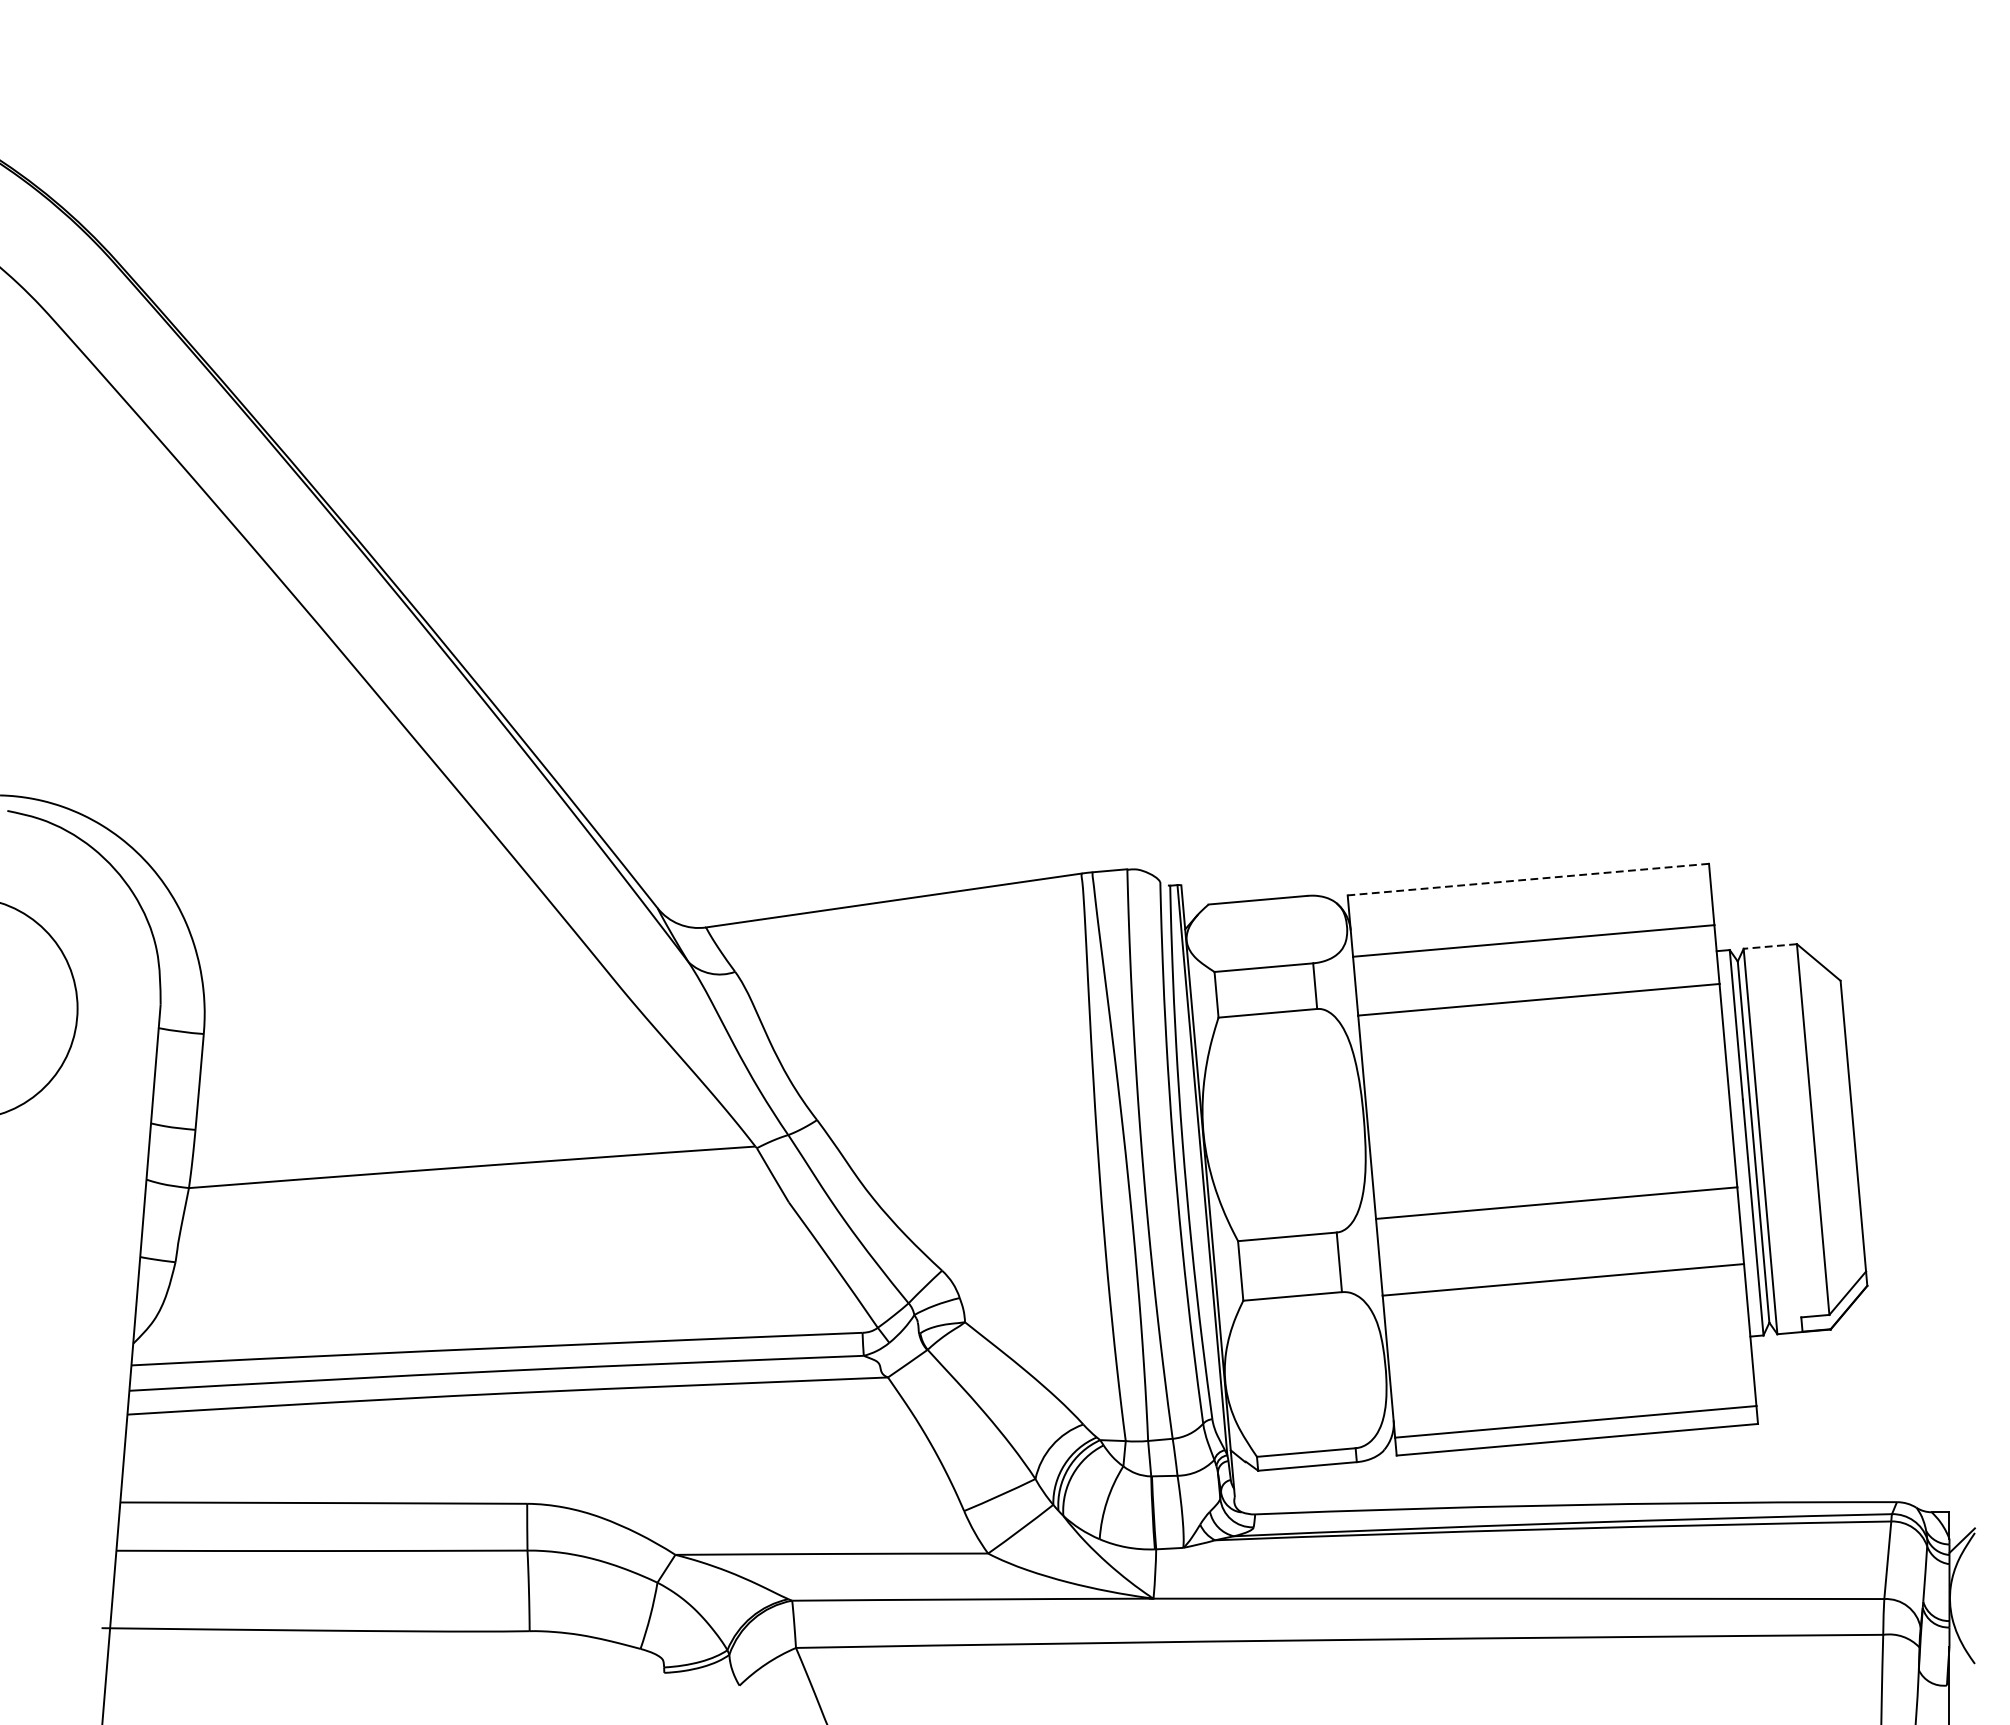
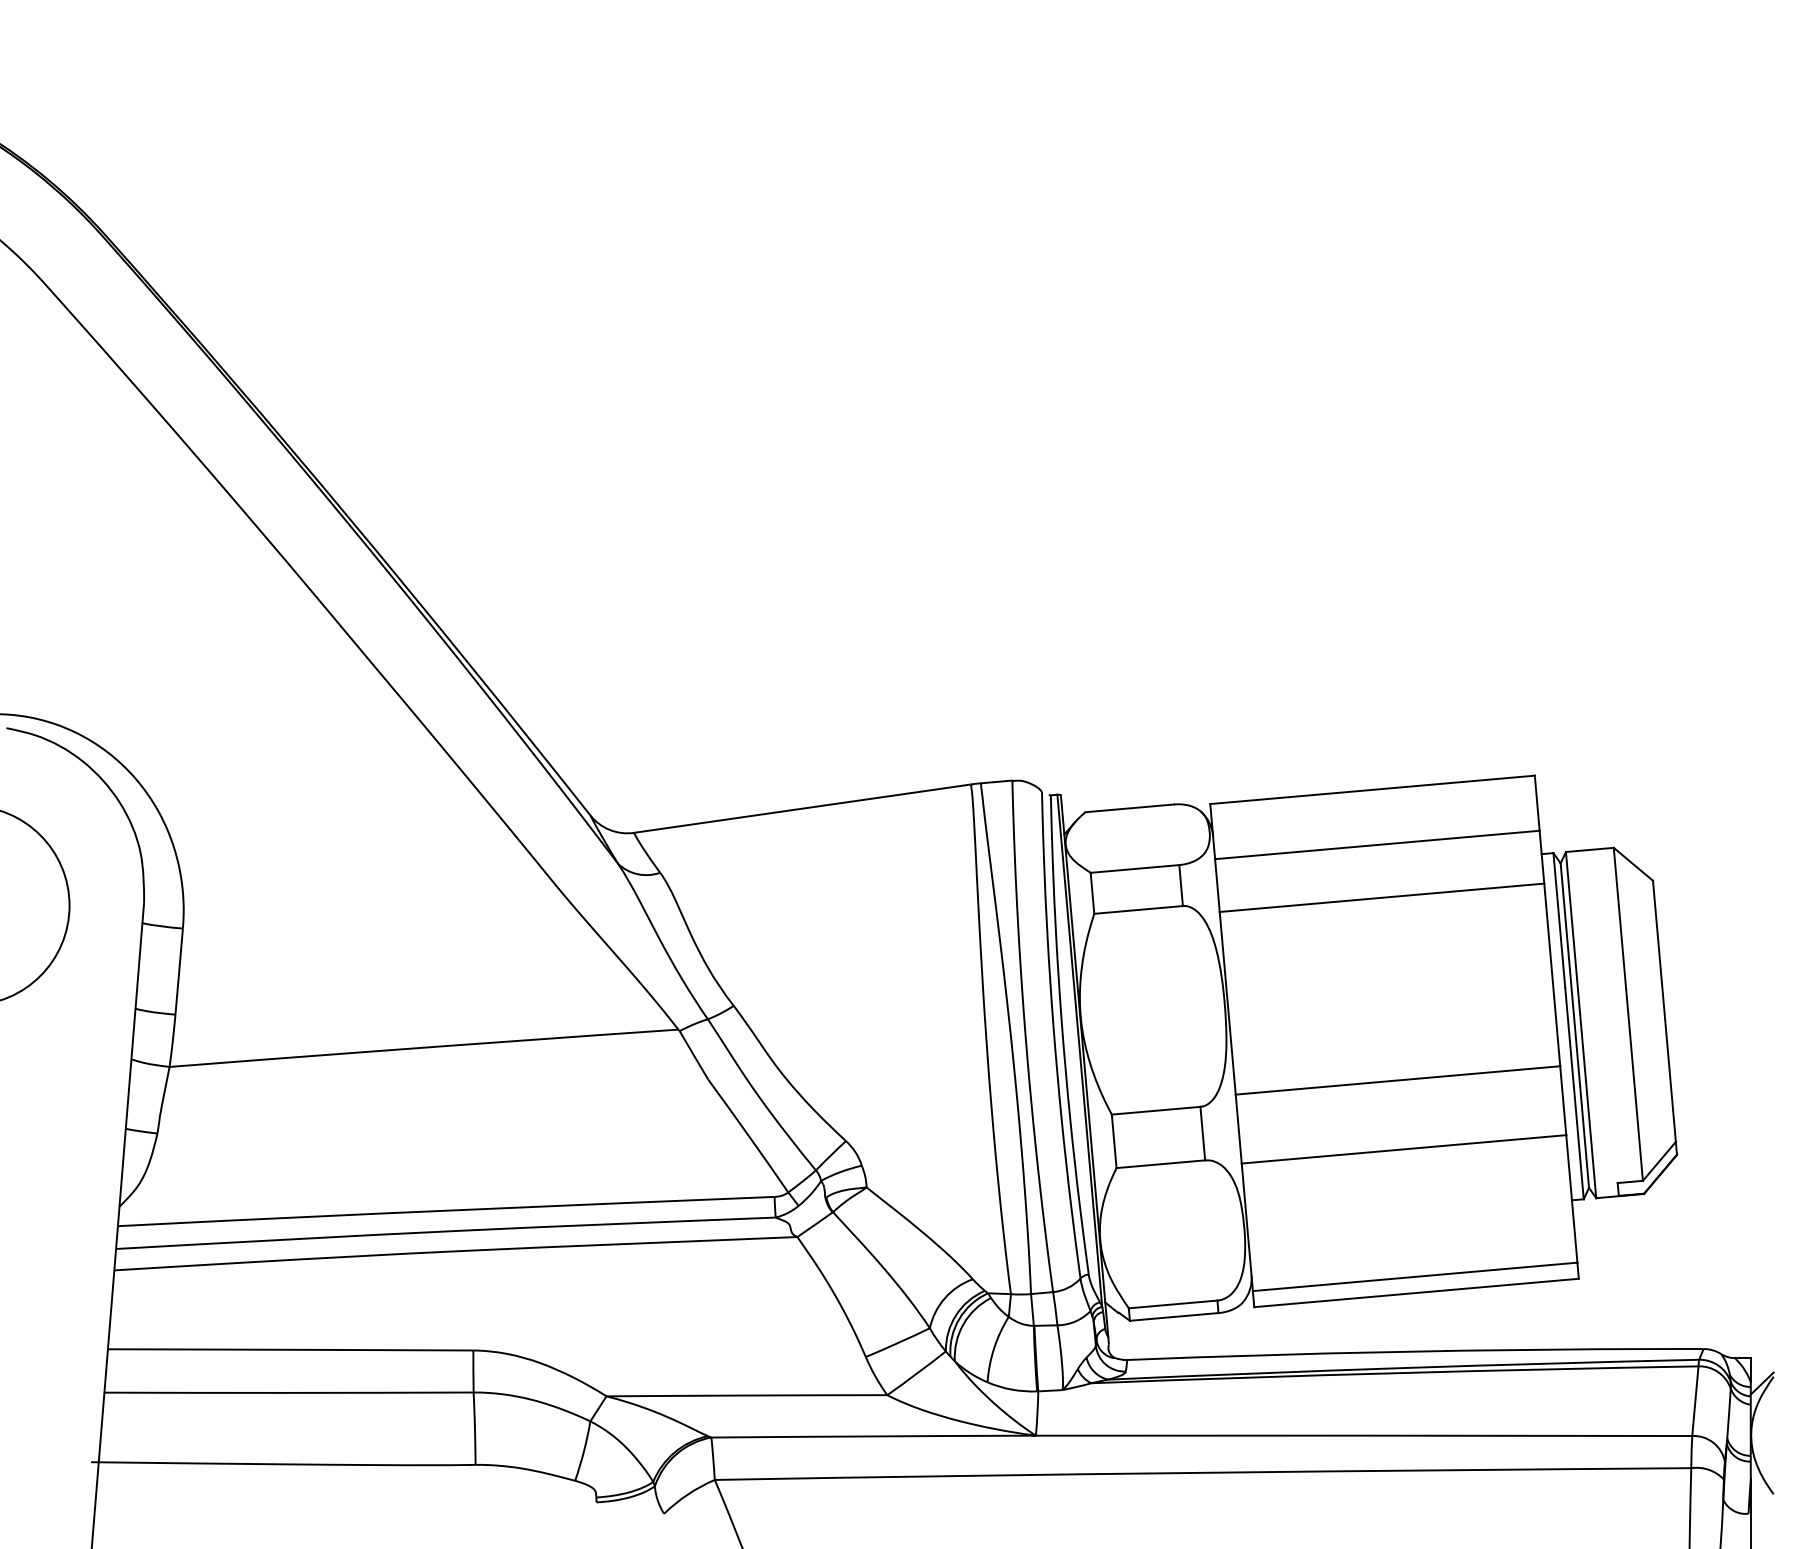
line: (1528, 879) -> (1372, 789), dashed -> solid
line: (1769, 946) -> (1589, 849), dashed -> solid

